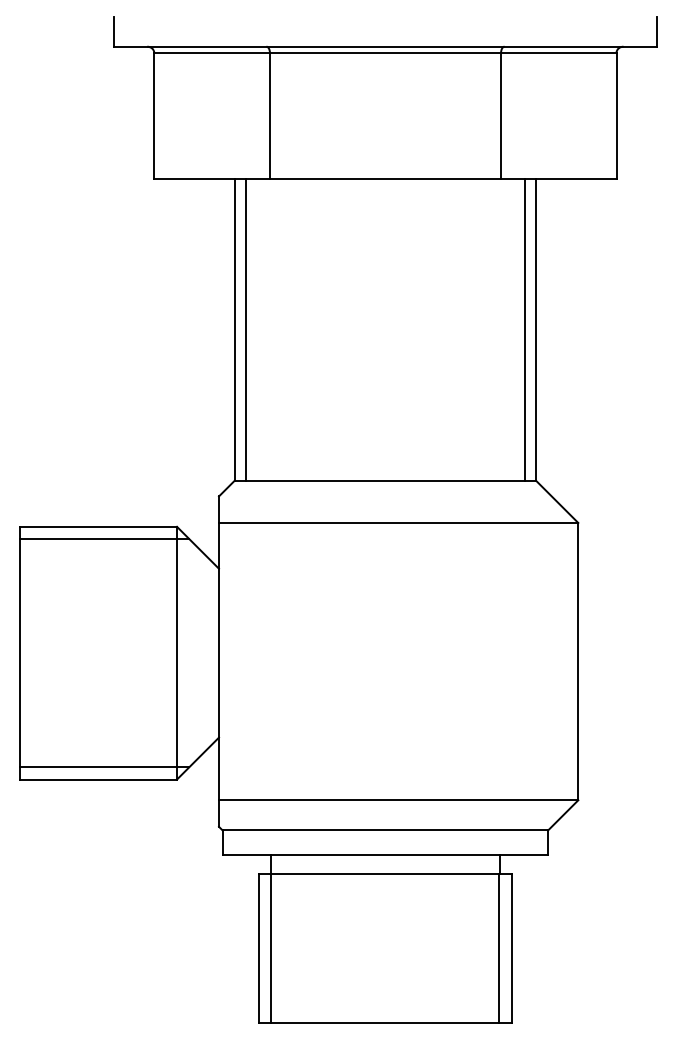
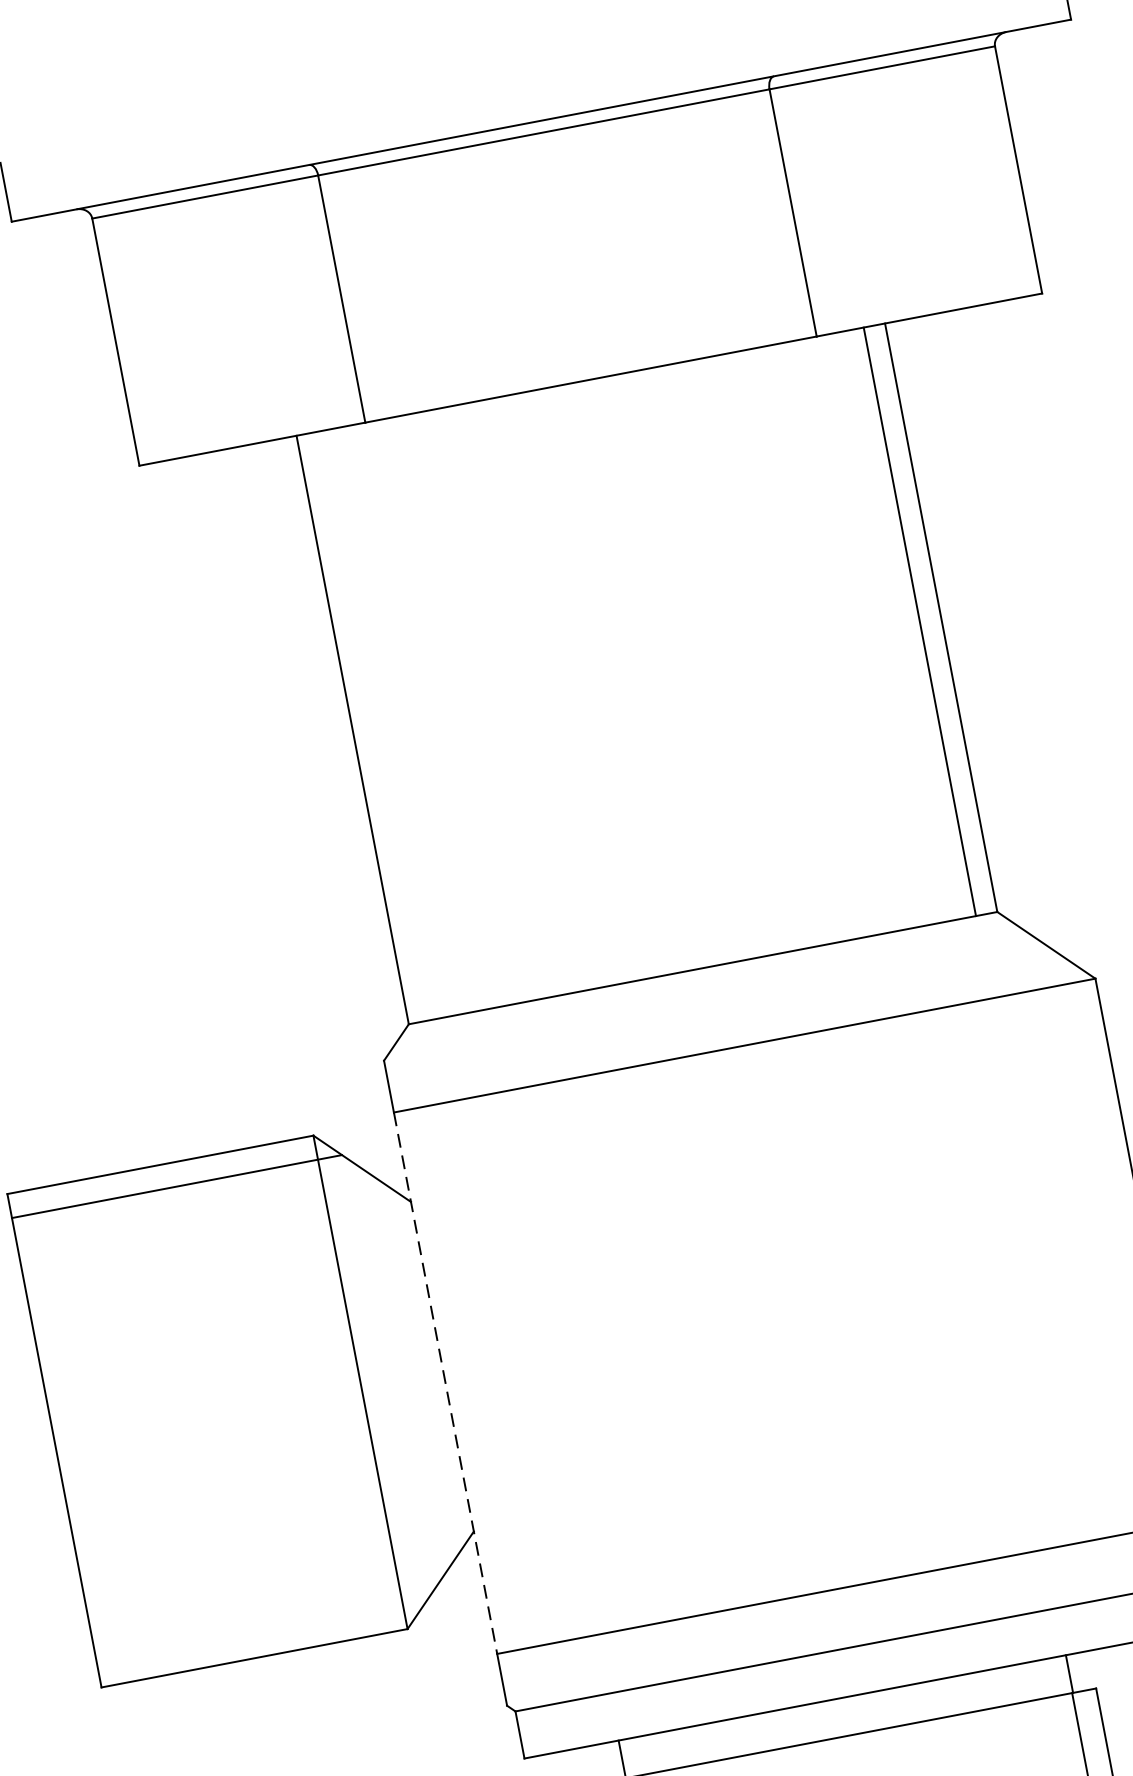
line: (245, 329) -> (373, 724), removed
line: (219, 661) -> (446, 1382), solid -> dashed
line: (104, 767) -> (261, 1632), removed

